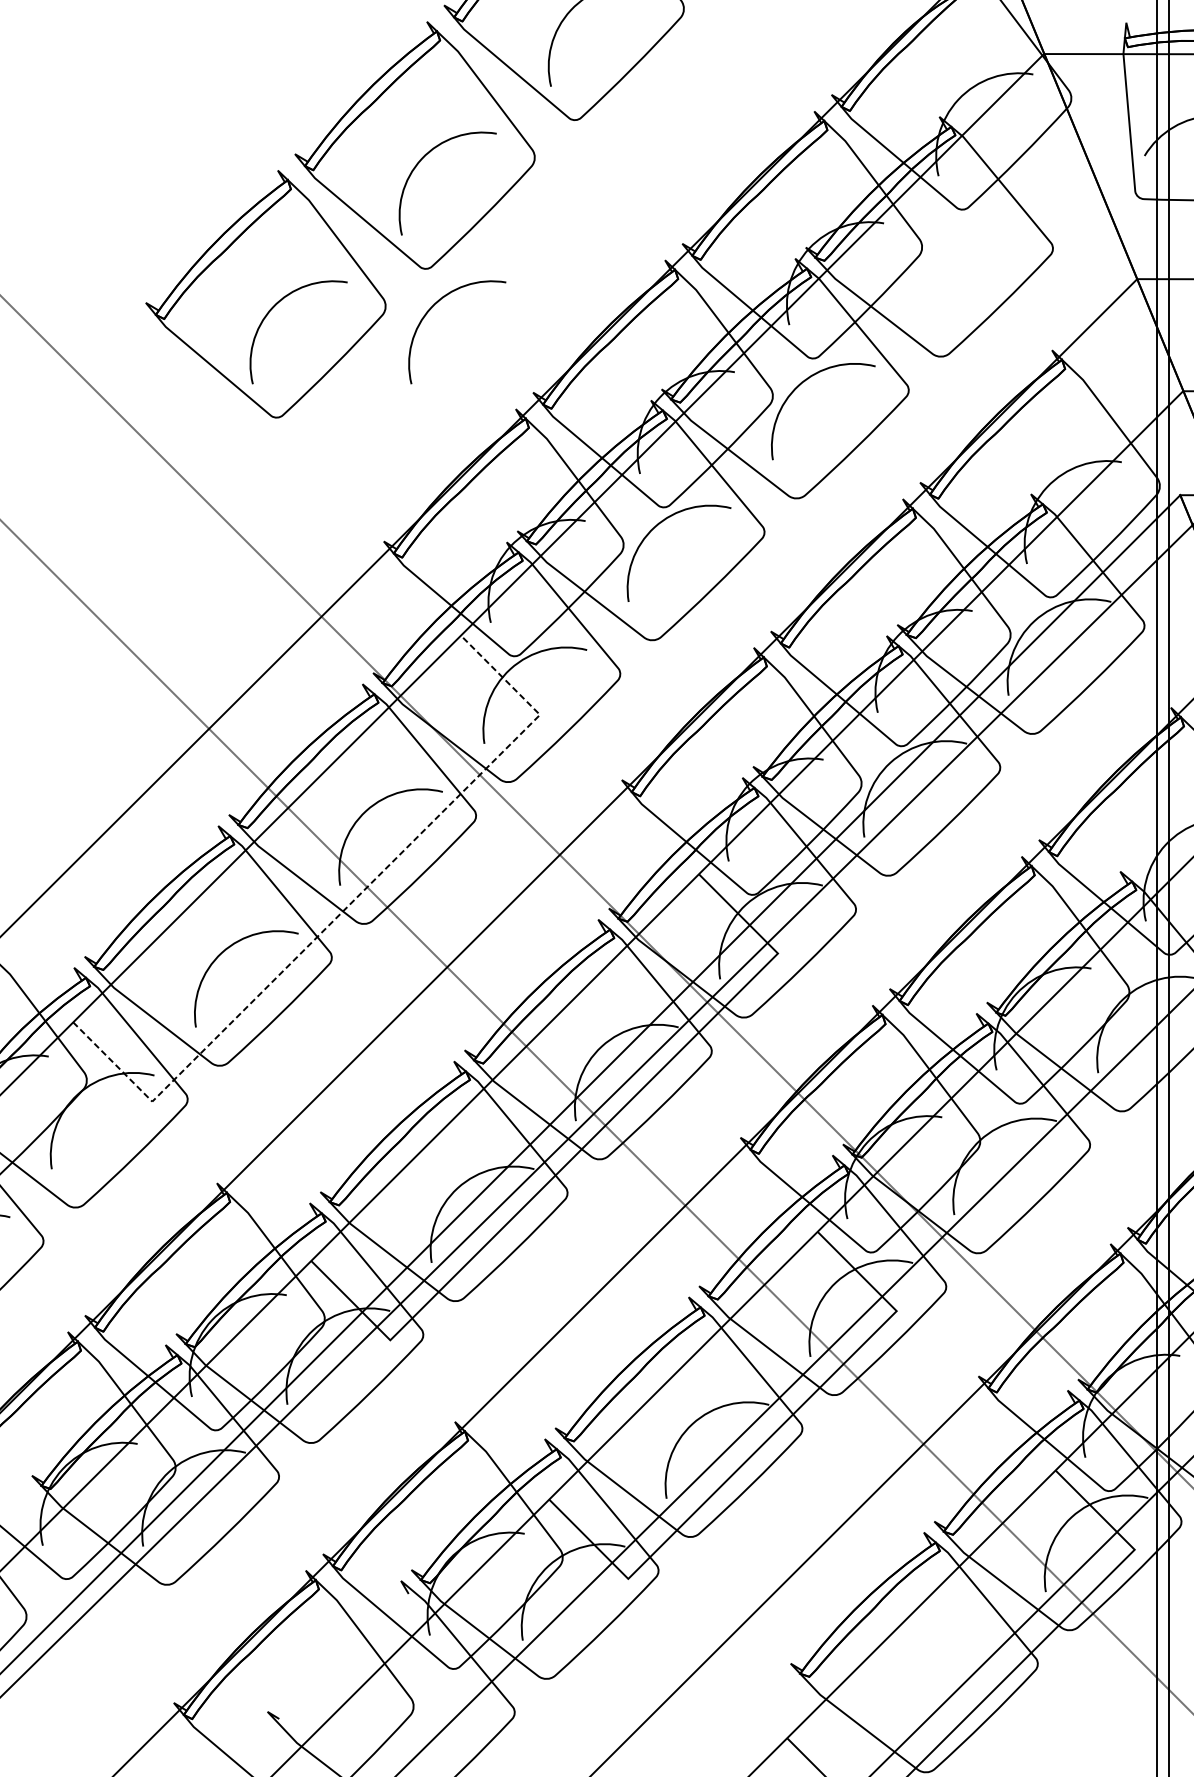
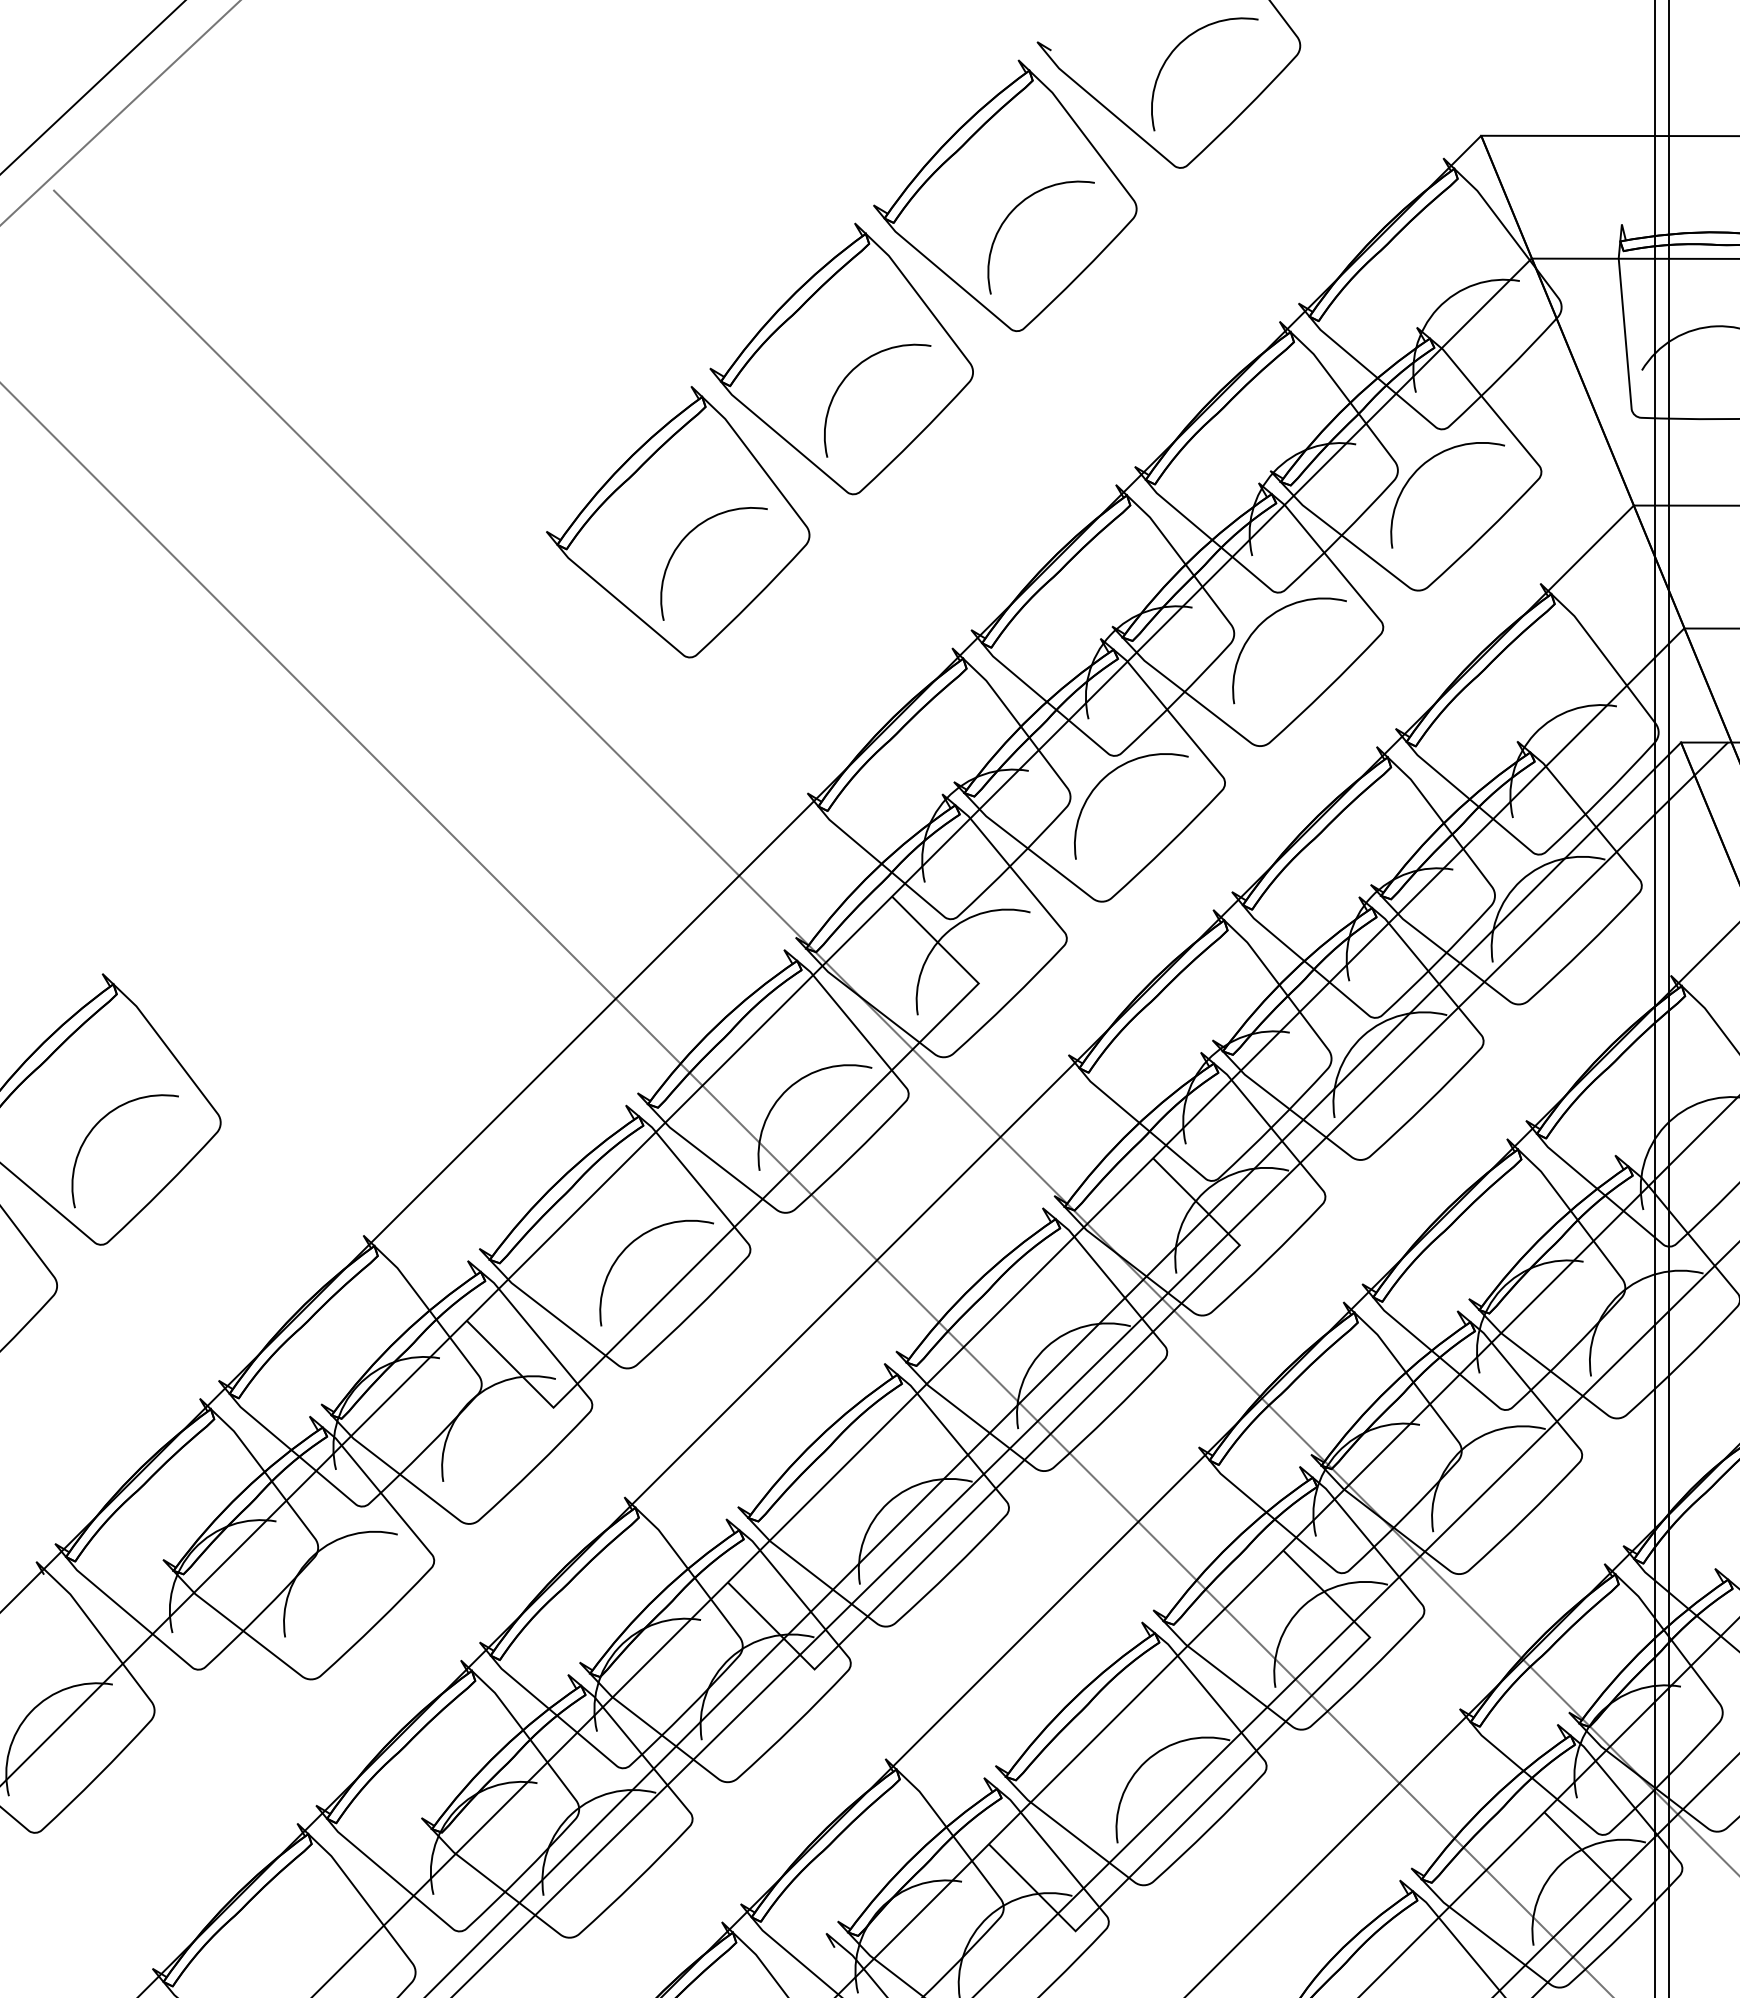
curve: (942, 245) -> (1420, 468), added
curve: (433, 307) -> (861, 536), removed
line: (346, 908) -> (766, 1195), dashed -> solid

